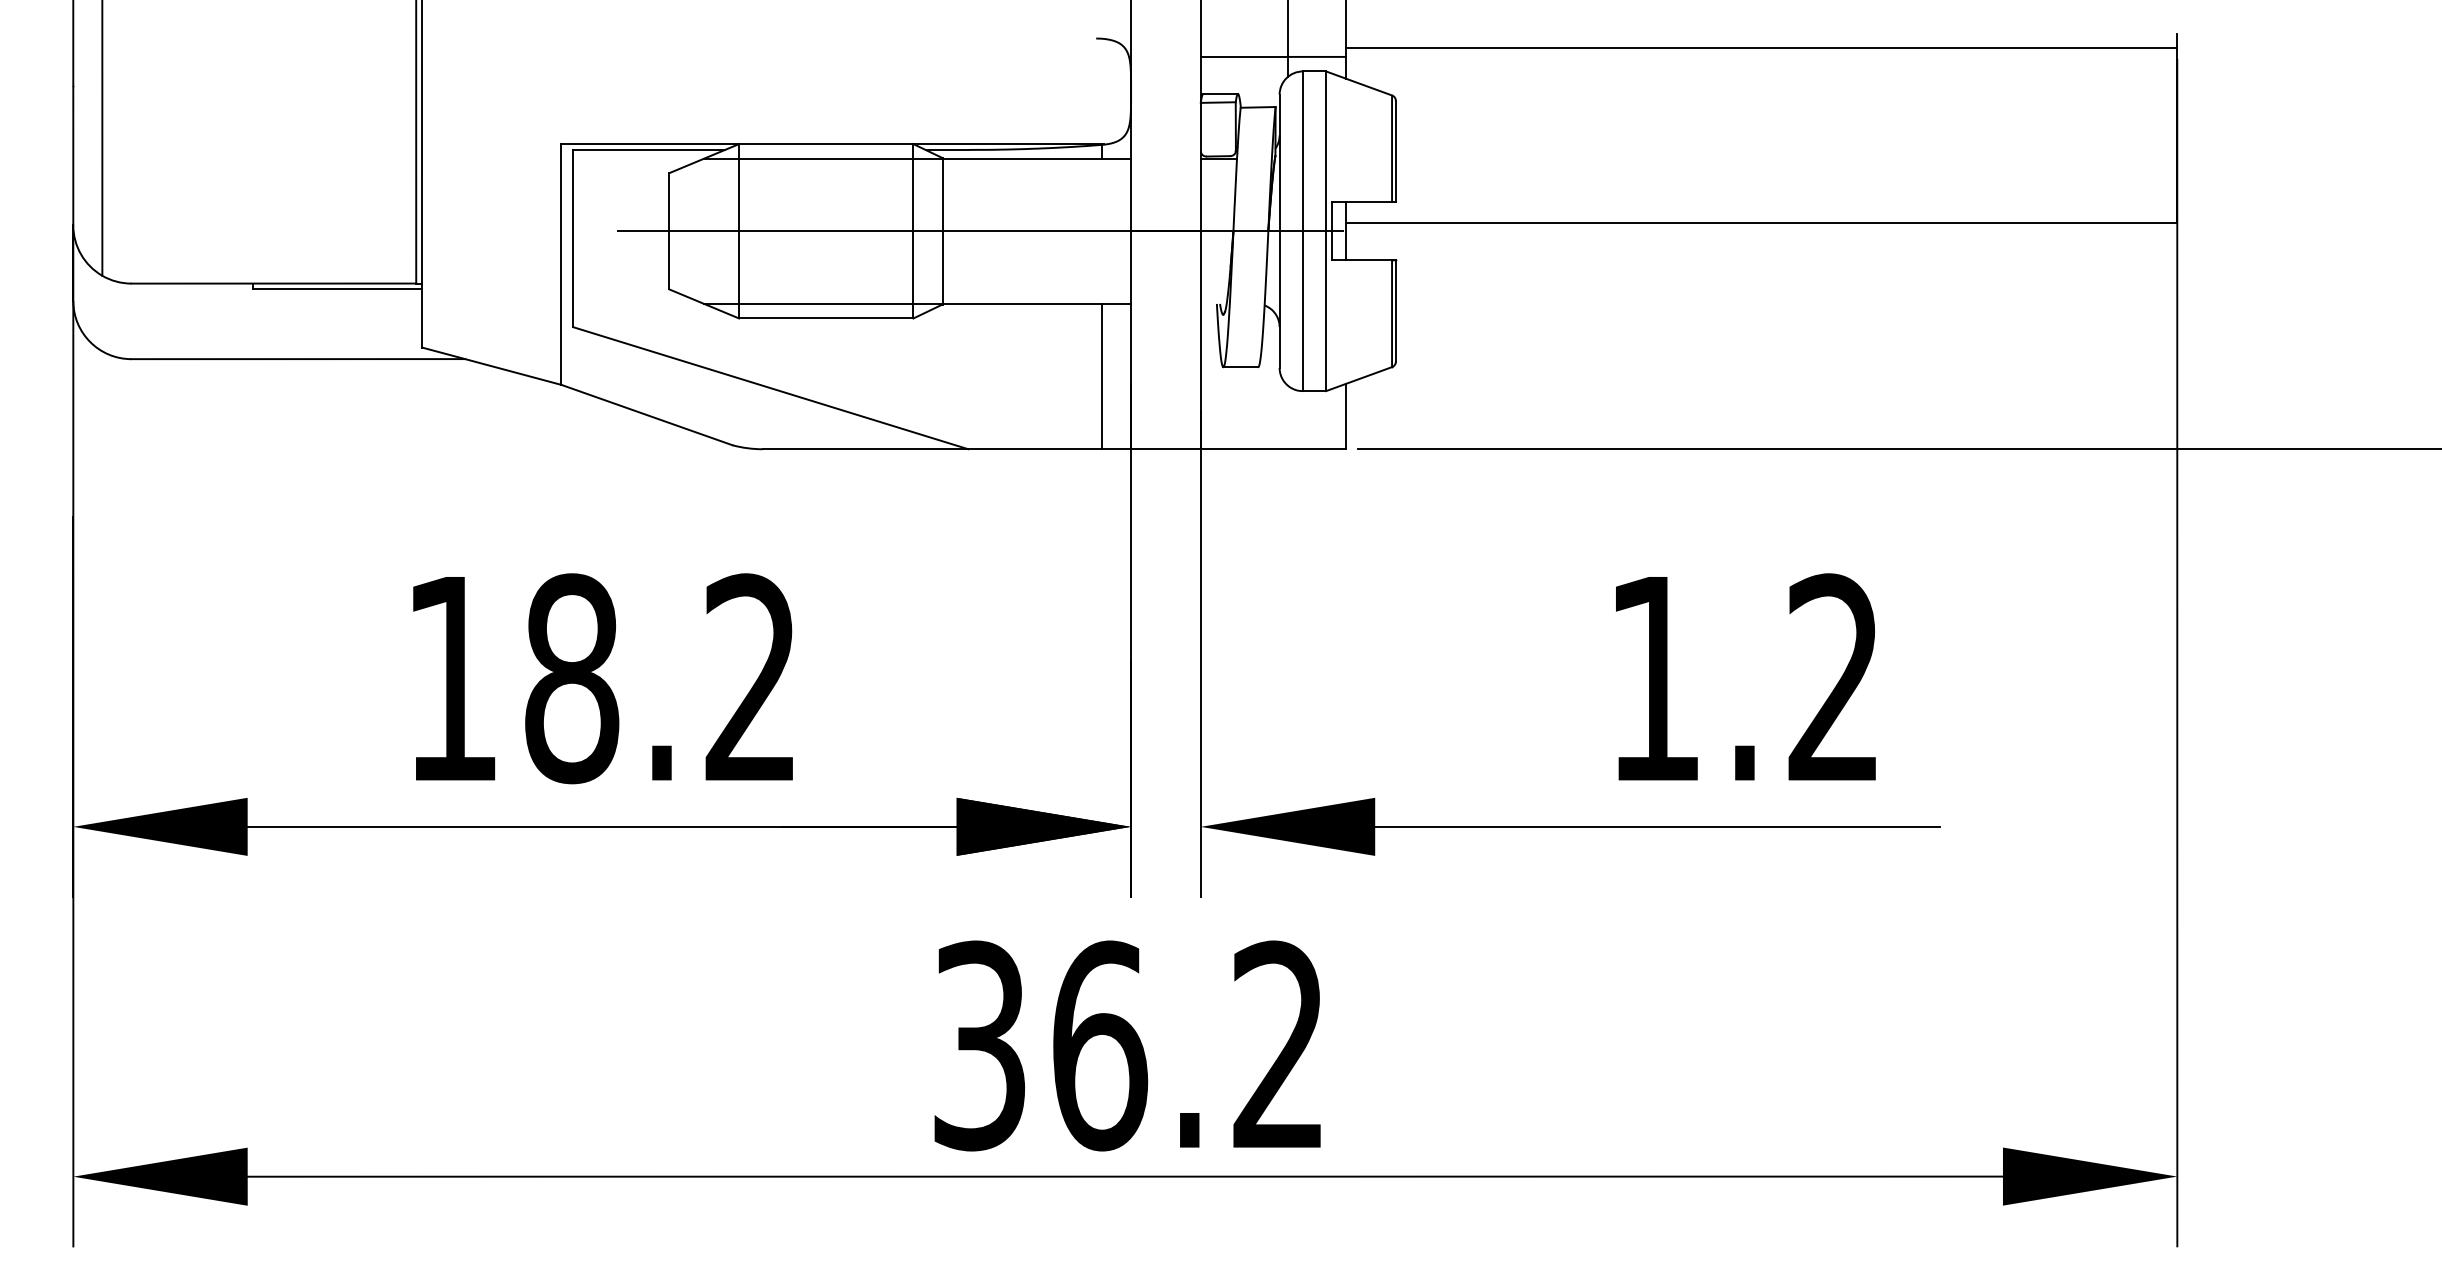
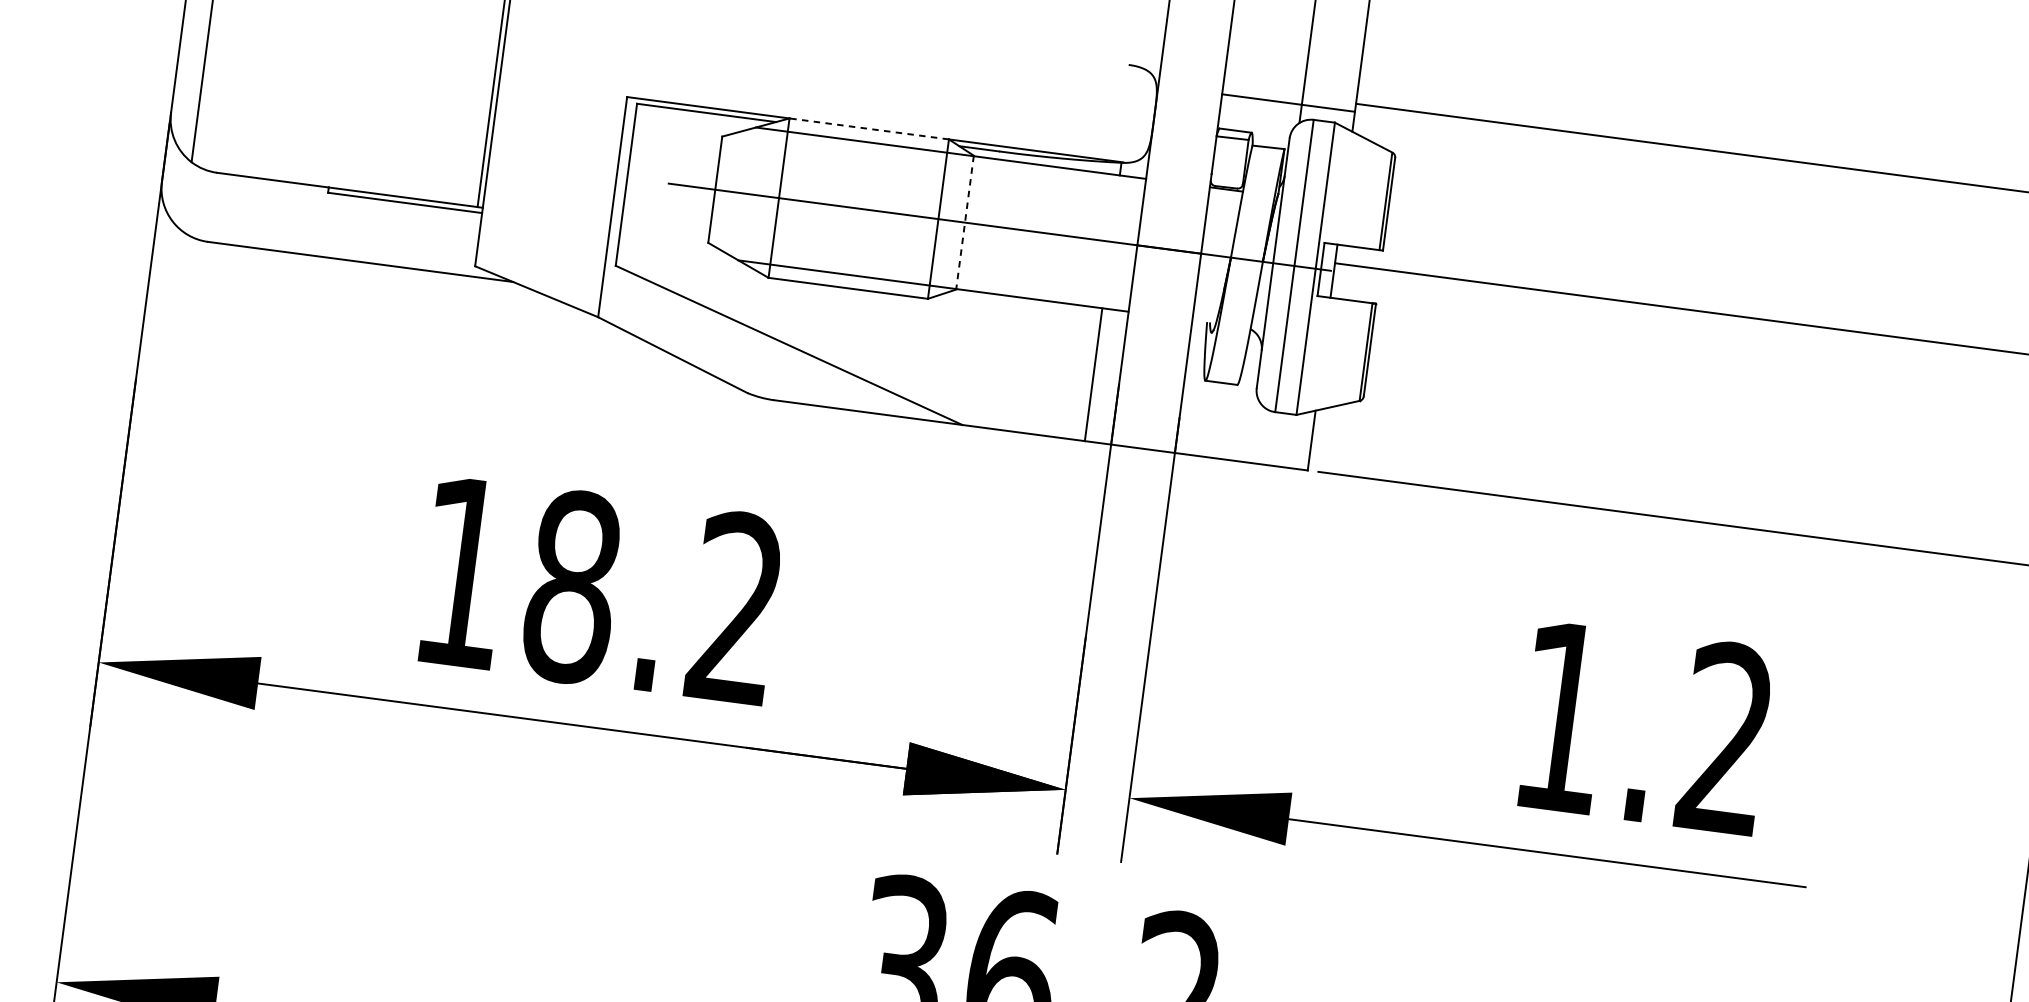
line: (825, 144) -> (868, 129), solid -> dashed
line: (942, 231) -> (964, 222), solid -> dashed

